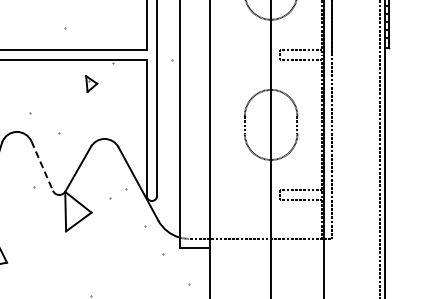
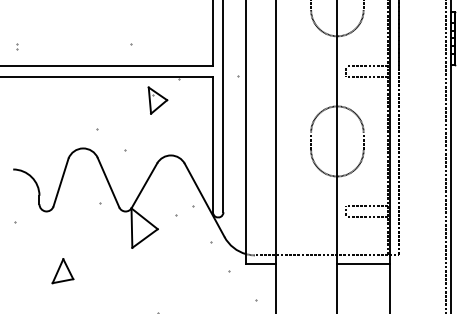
part: (91, 83) -> (157, 100), size x1.67
line: (42, 165) -> (108, 182), dashed -> solid
line: (297, 247) -> (363, 264), added

